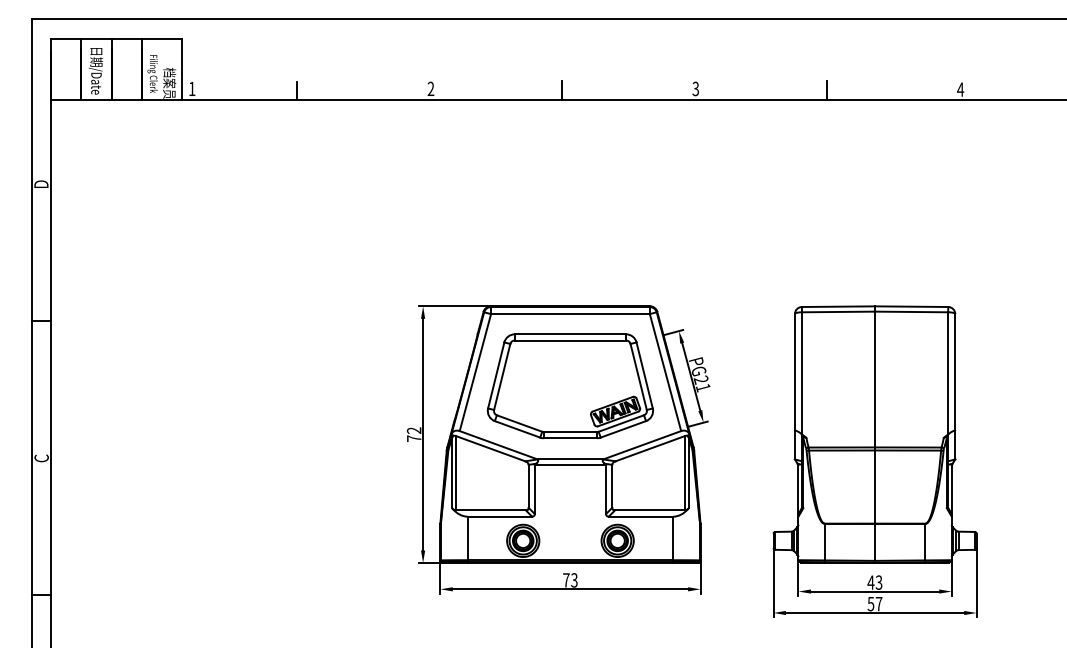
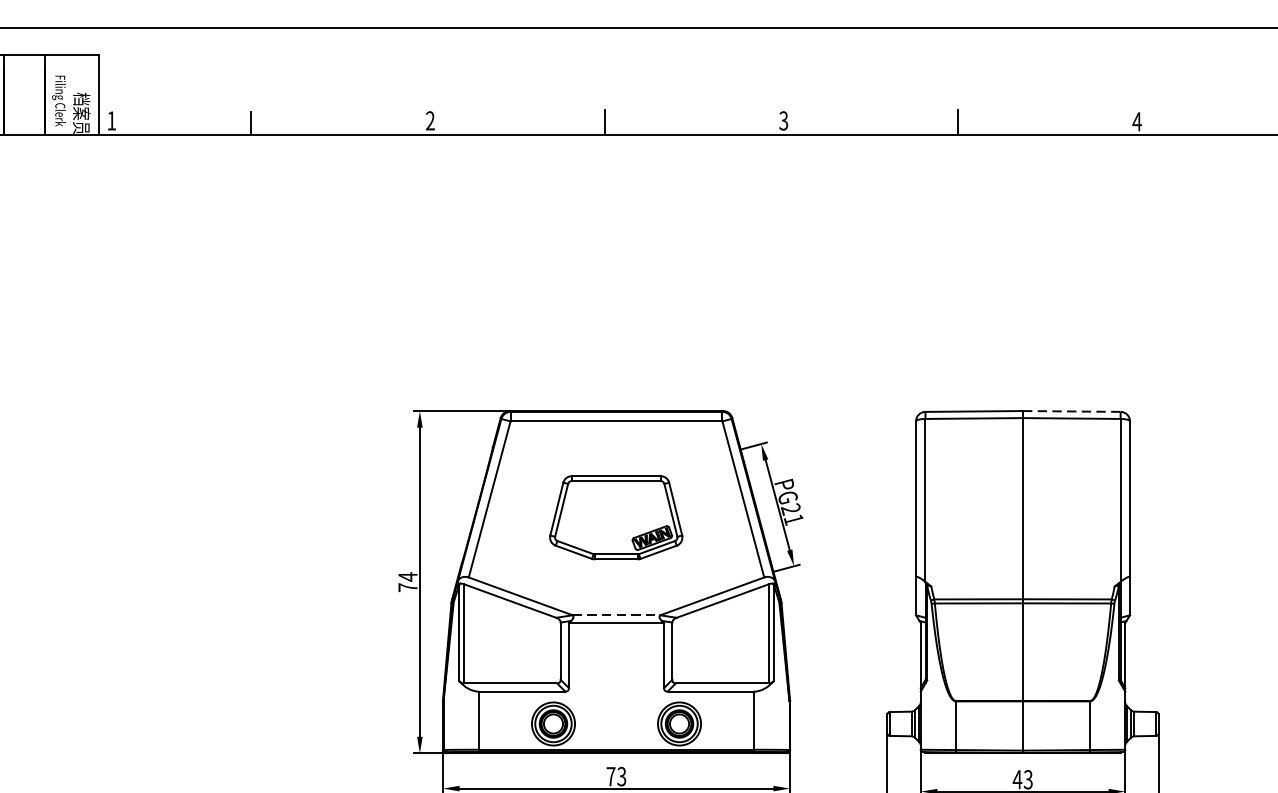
line: (911, 306) -> (1071, 411), solid -> dashed
part: (569, 386) -> (615, 517), size x0.6
text: (413, 430) -> (407, 576), 72 -> 74
line: (570, 459) -> (616, 615), solid -> dashed

